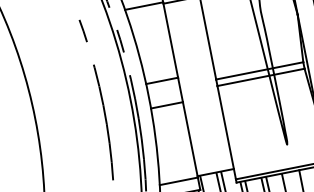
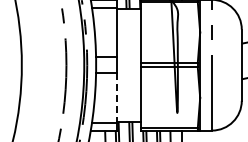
line: (189, 139) -> (116, 97), solid -> dashed

